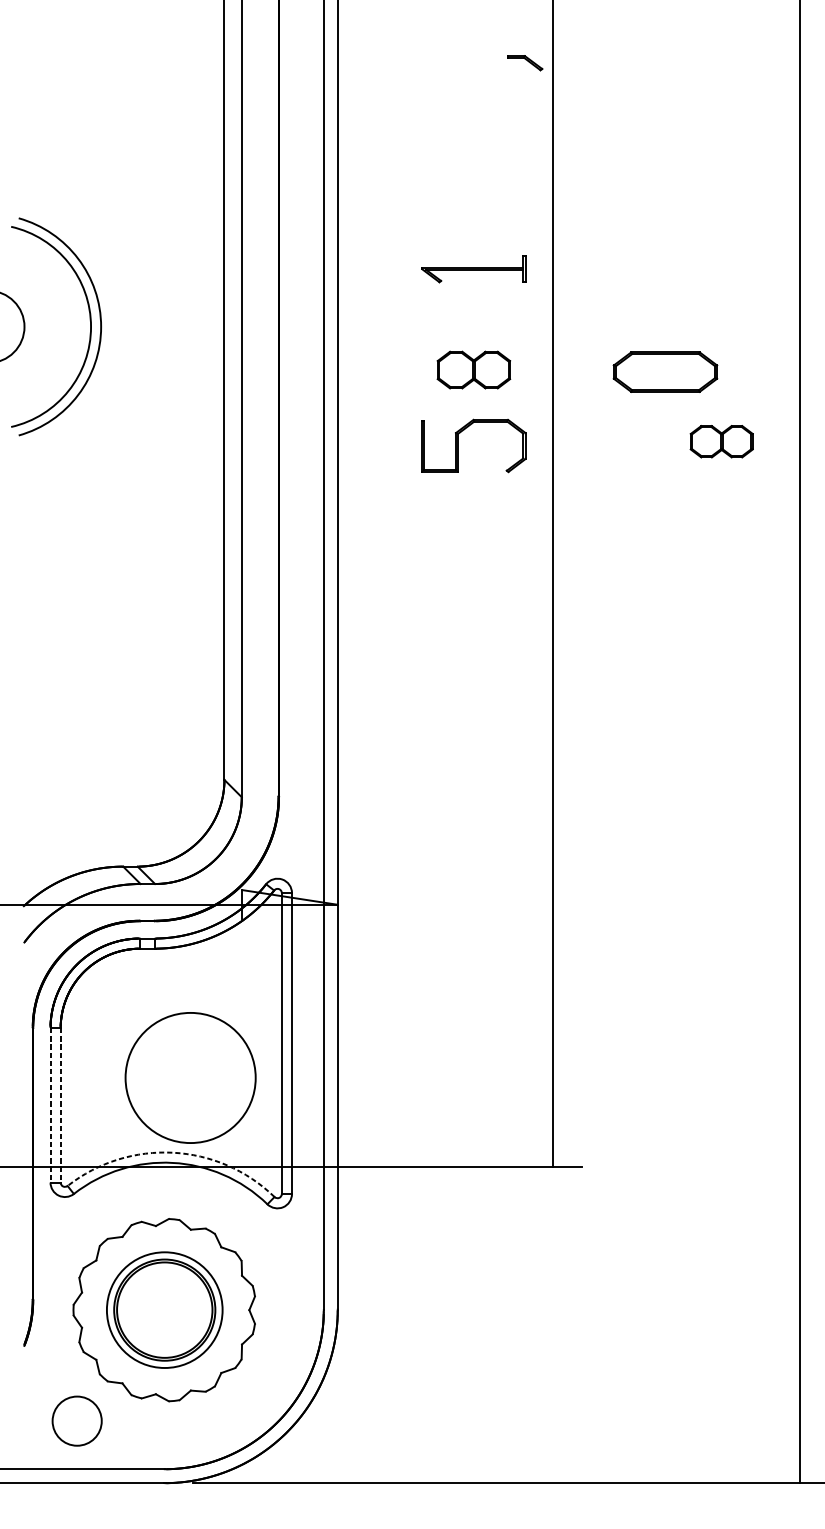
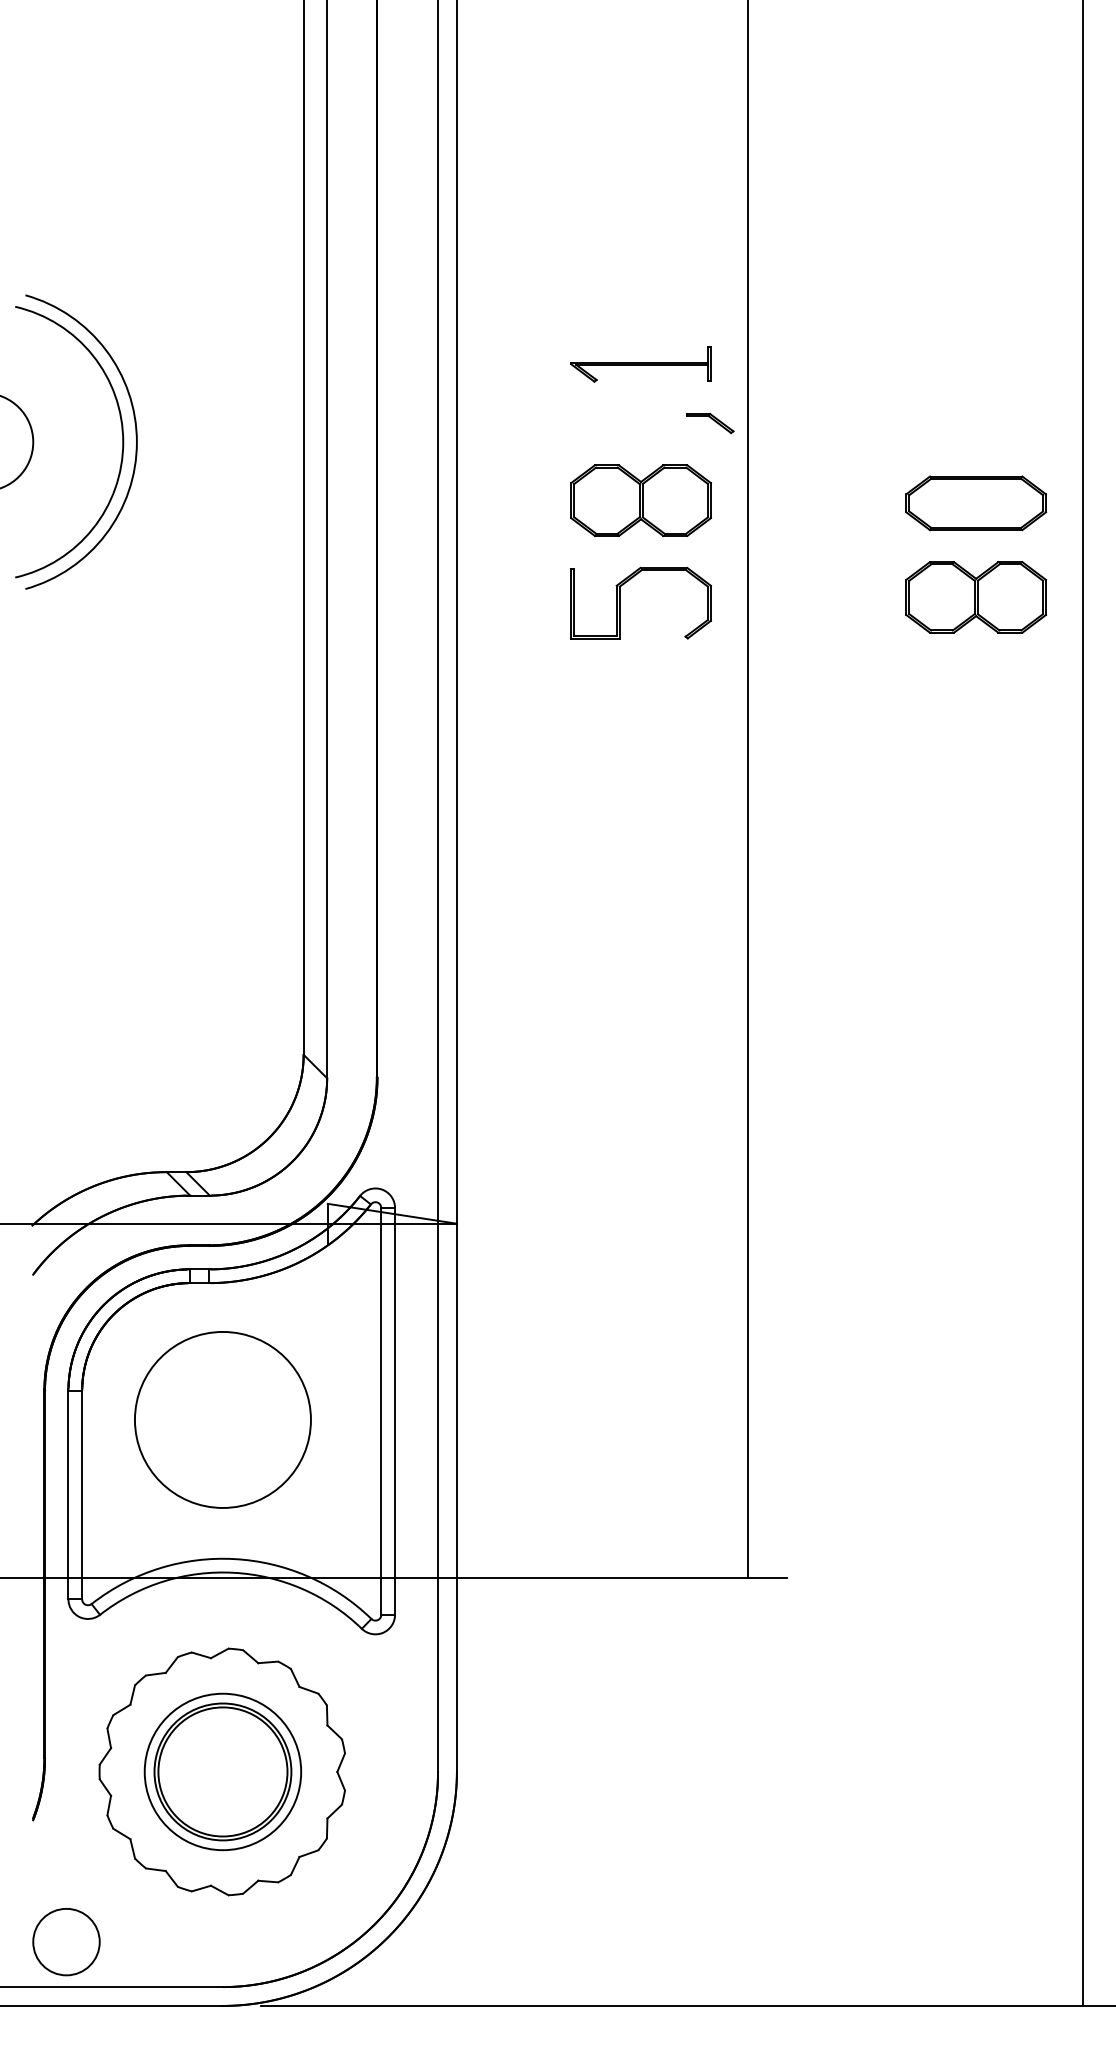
part: (525, 63) -> (710, 423), moved
part: (473, 370) -> (640, 500), size x1.43
part: (665, 372) -> (976, 503), moved
part: (721, 441) -> (976, 597), size x1.67
circle: (190, 1077) -> (222, 1419), moved
line: (50, 1105) -> (68, 1495), dashed -> solid
line: (60, 1105) -> (82, 1495), dashed -> solid
arc: (173, 1153) -> (234, 1559), dashed -> solid
circle: (77, 1421) -> (66, 1942), moved

